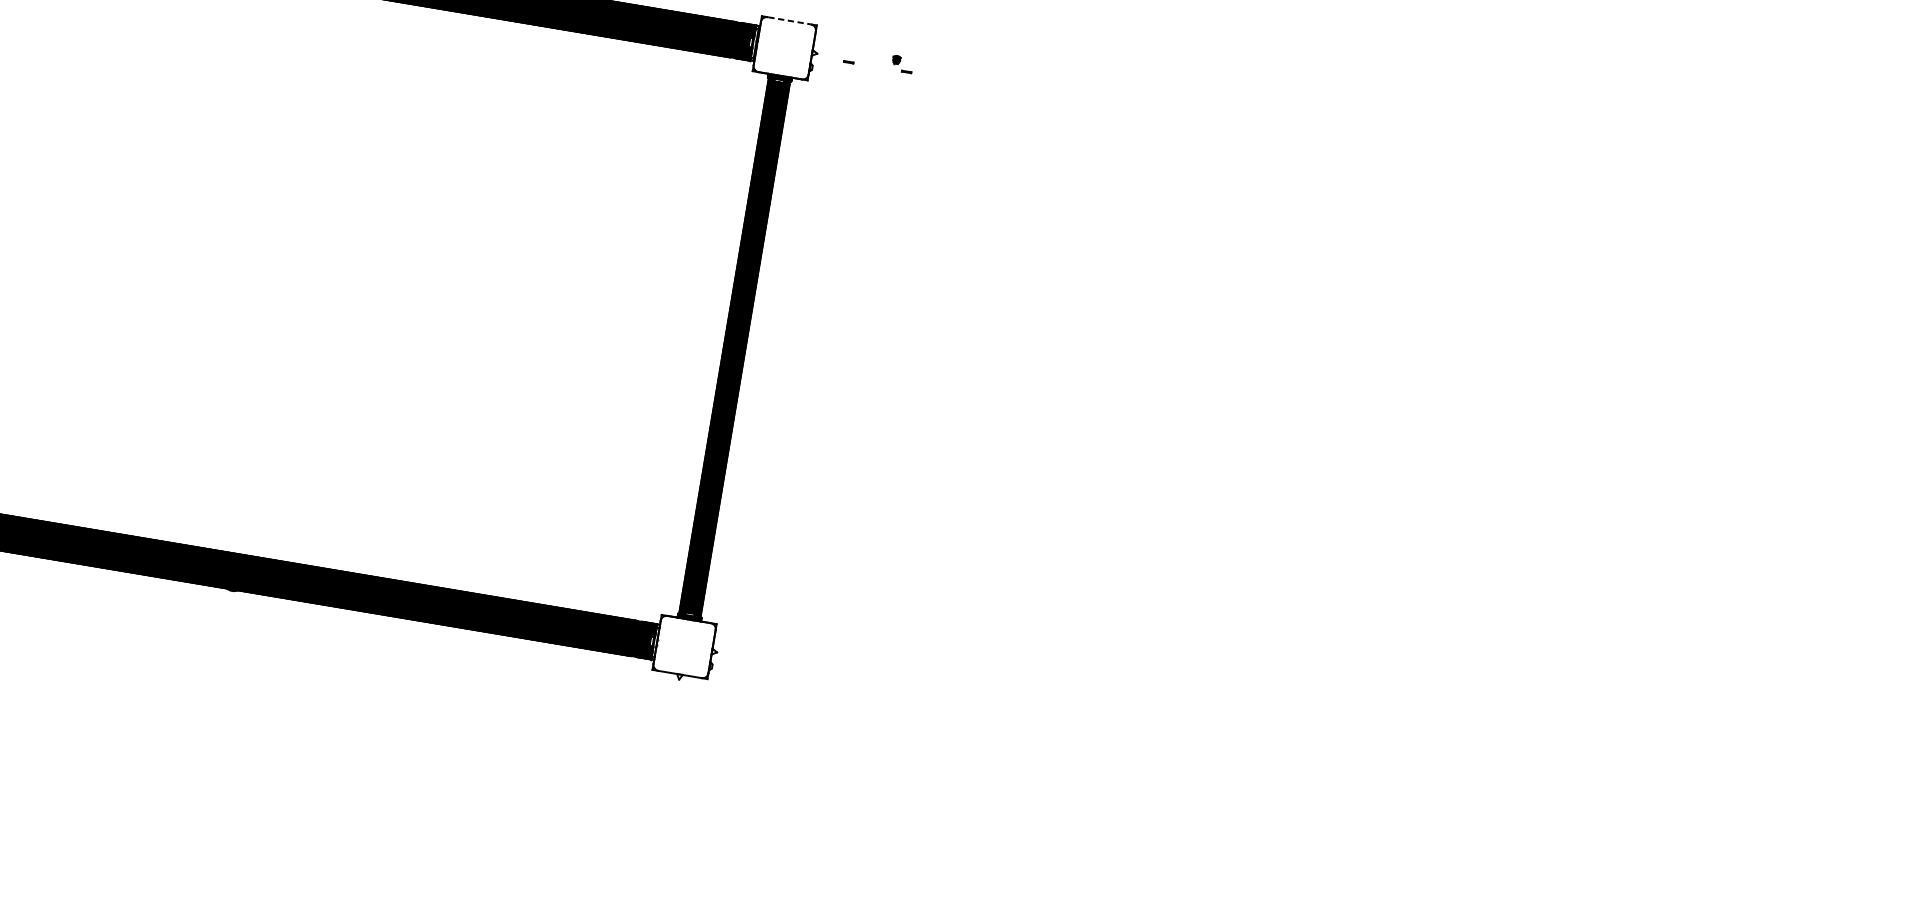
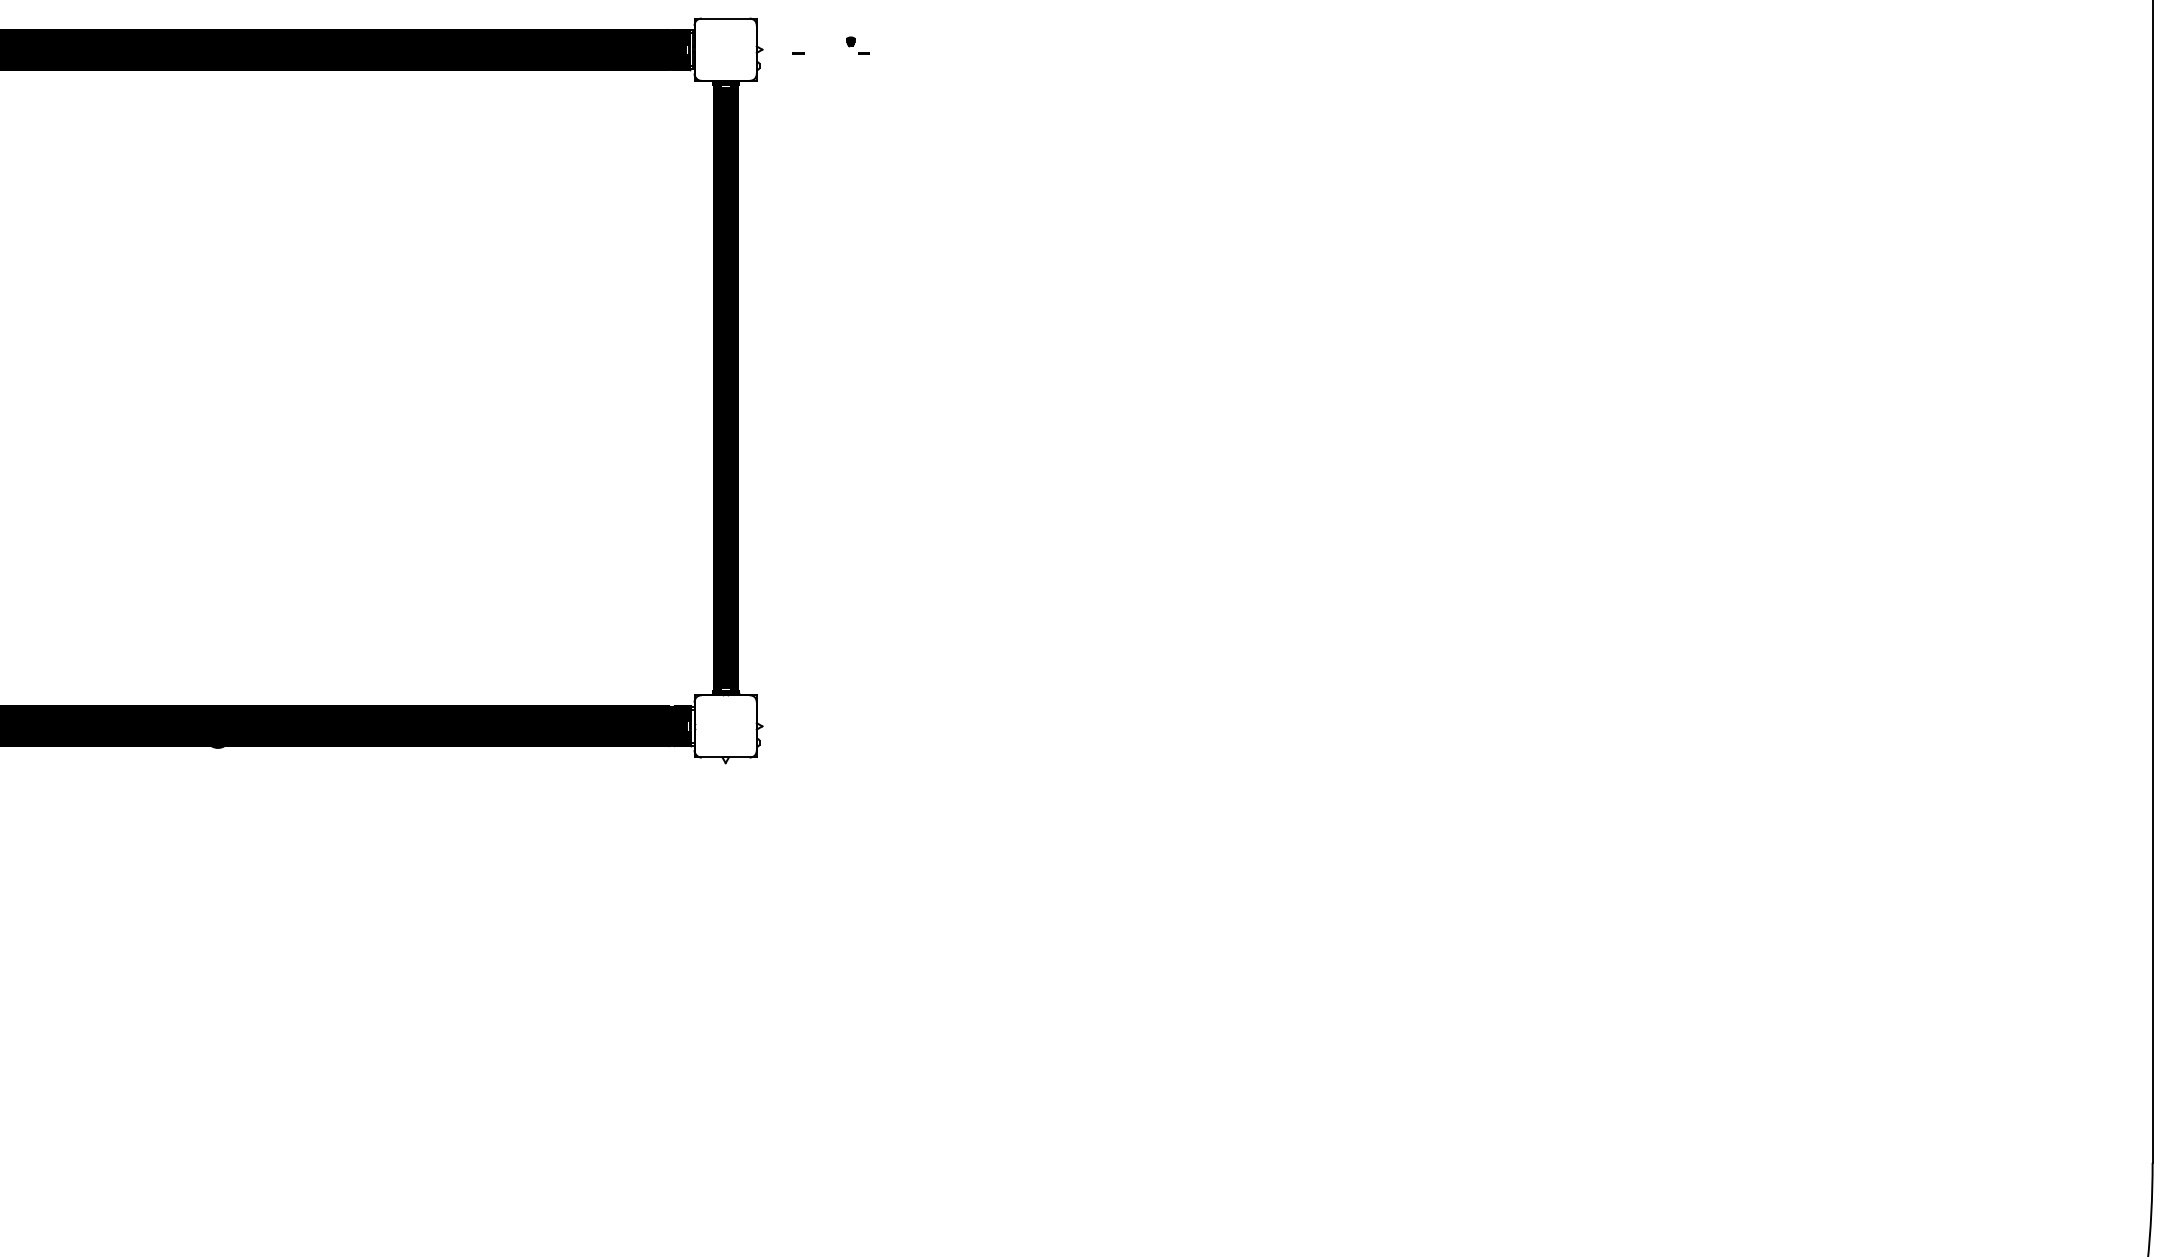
line: (789, 20) -> (725, 18), dashed -> solid

